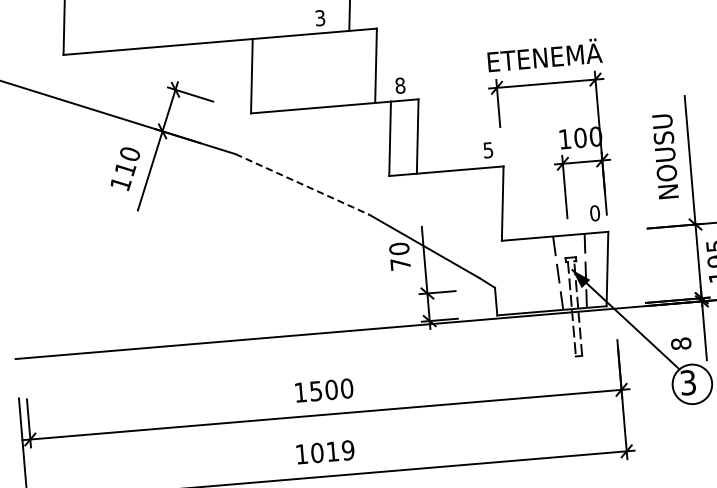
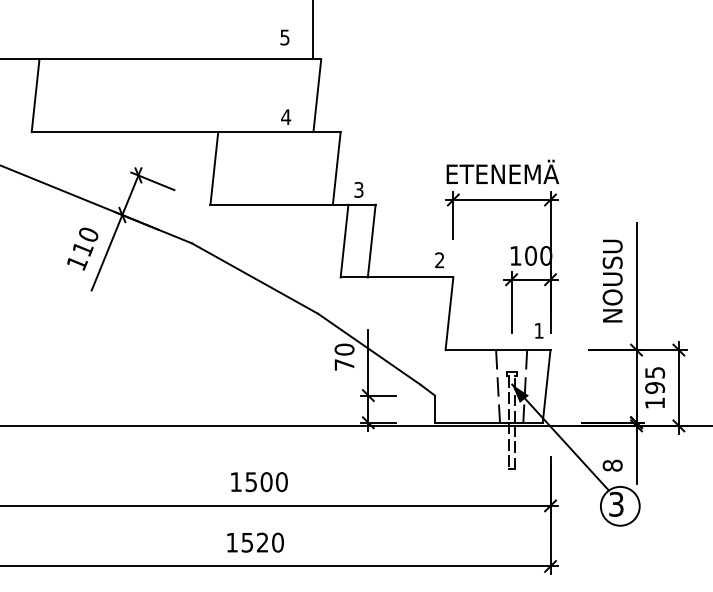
text: (320, 18) -> (286, 117), 3 -> 4
text: (399, 85) -> (358, 189), 8 -> 3
text: (488, 150) -> (439, 260), 5 -> 2
line: (302, 184) -> (255, 278), dashed -> solid
text: (594, 213) -> (538, 330), 0 -> 1
text: (332, 451) -> (262, 542), 1019 -> 1520

